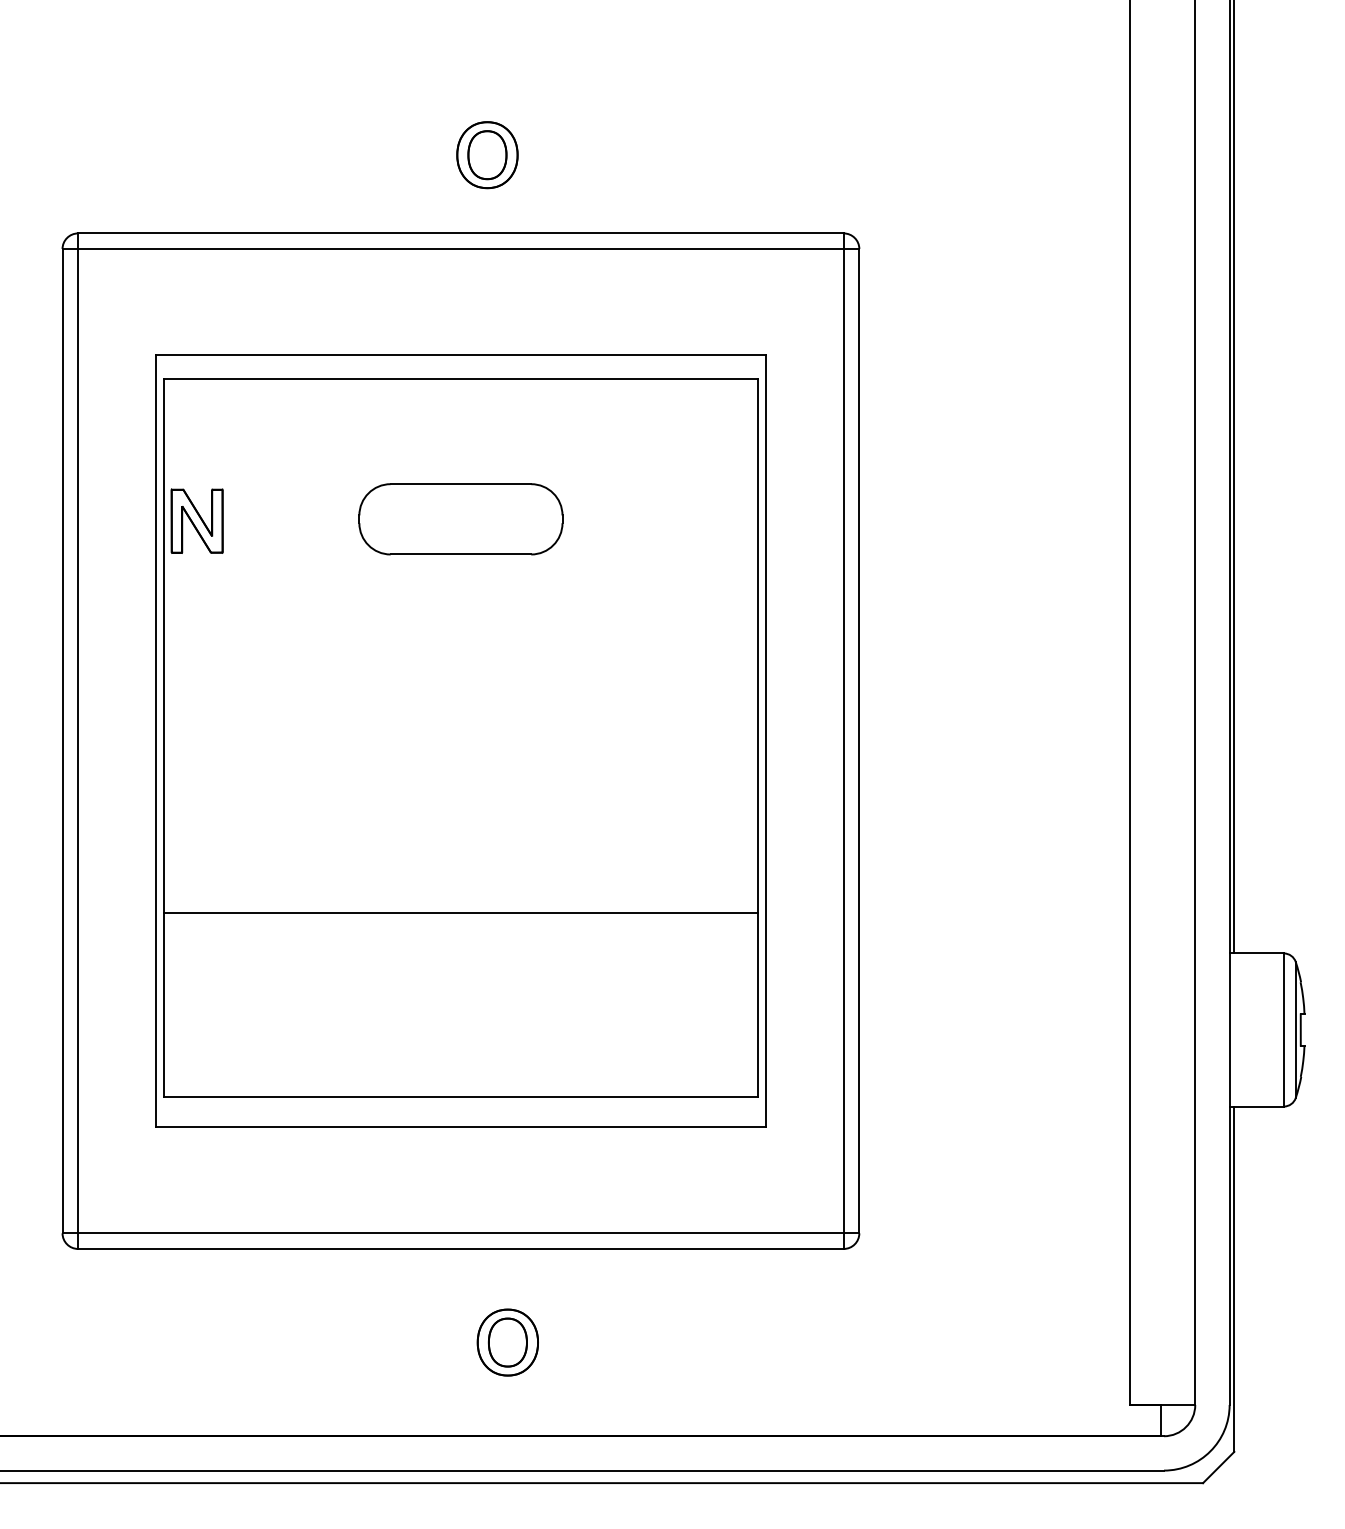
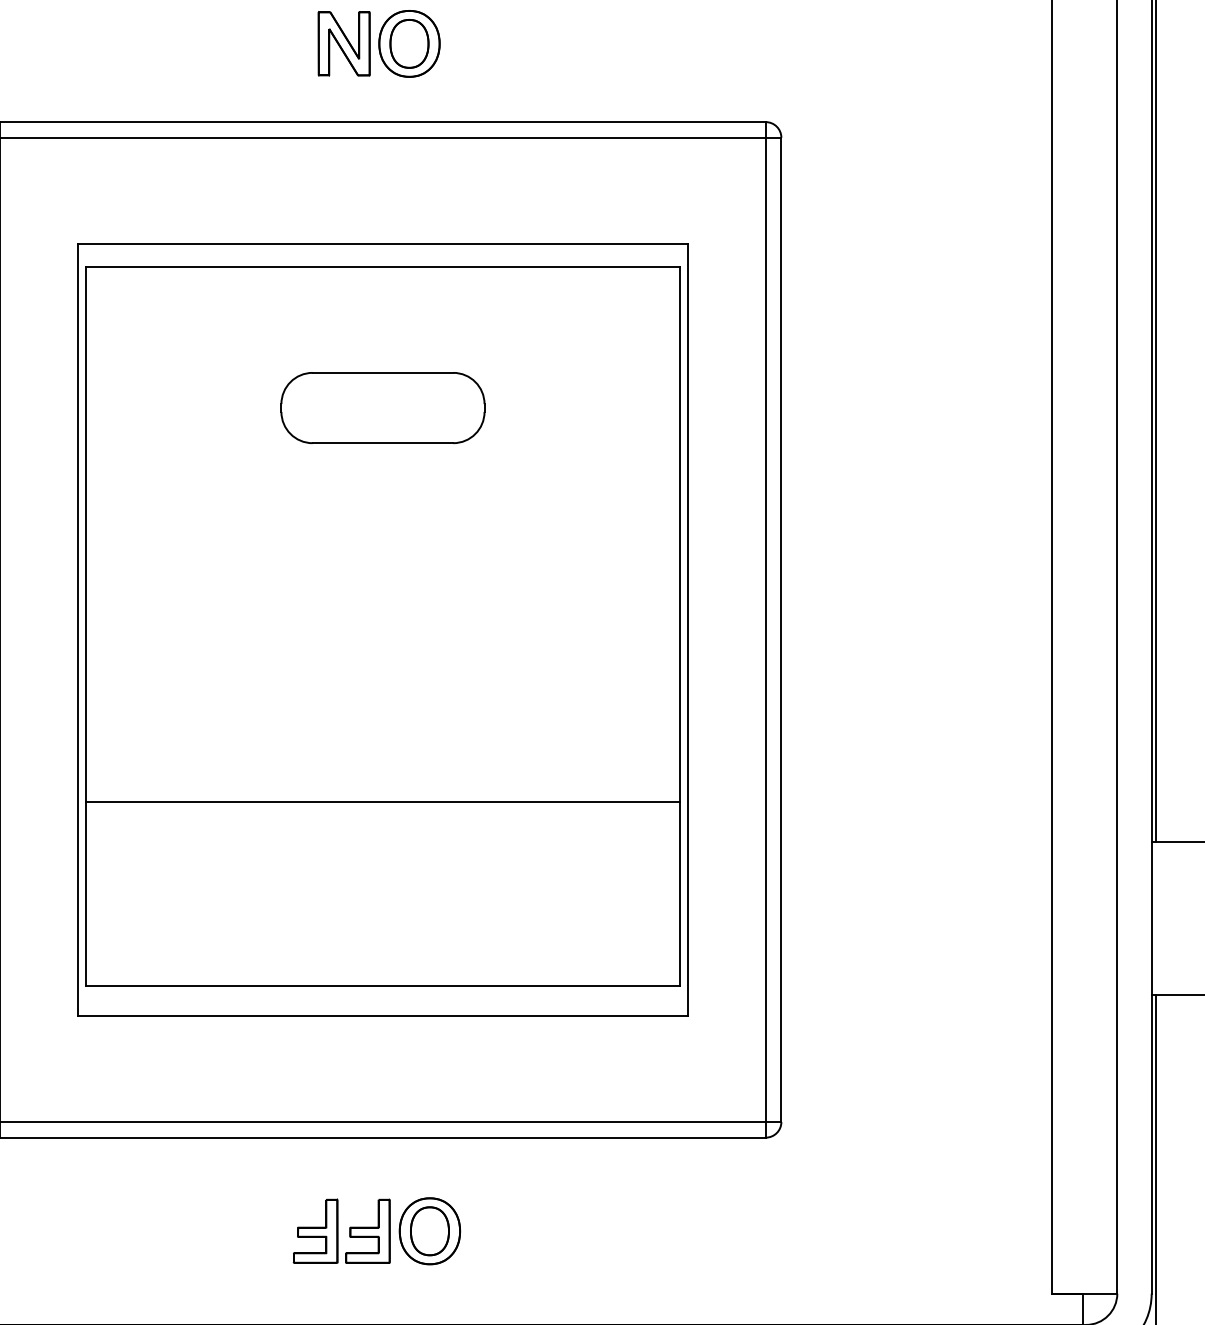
part: (196, 520) -> (343, 43), moved
part: (419, 1341) -> (341, 1230), added

